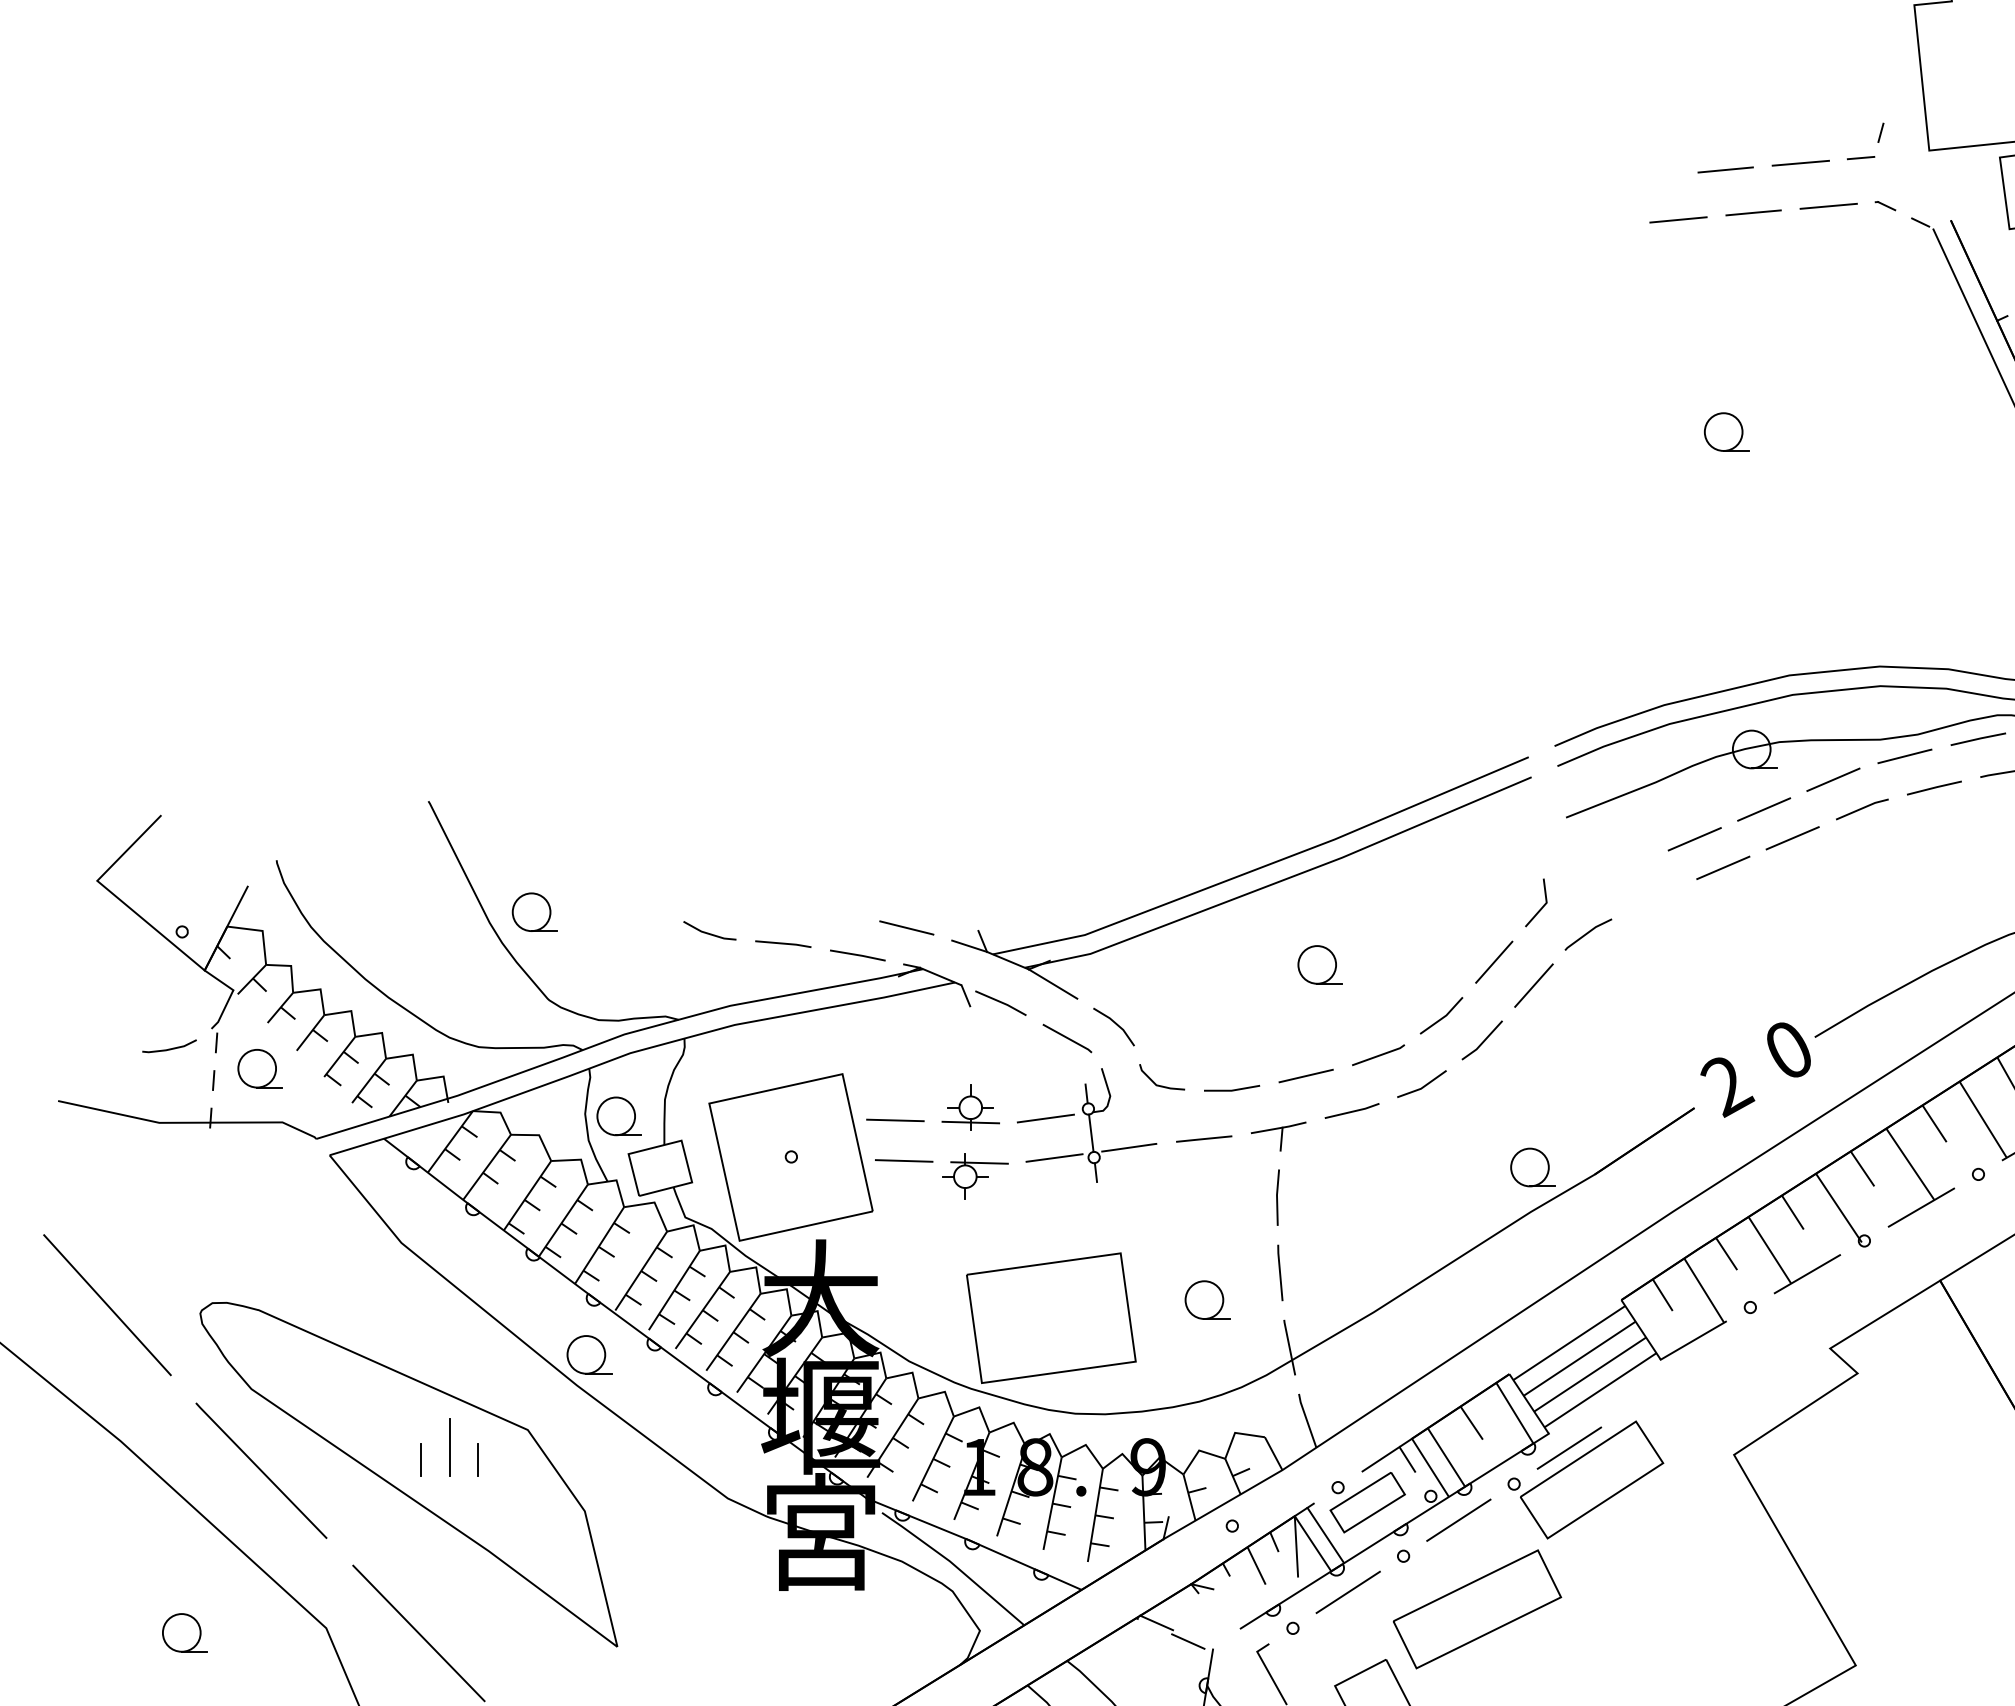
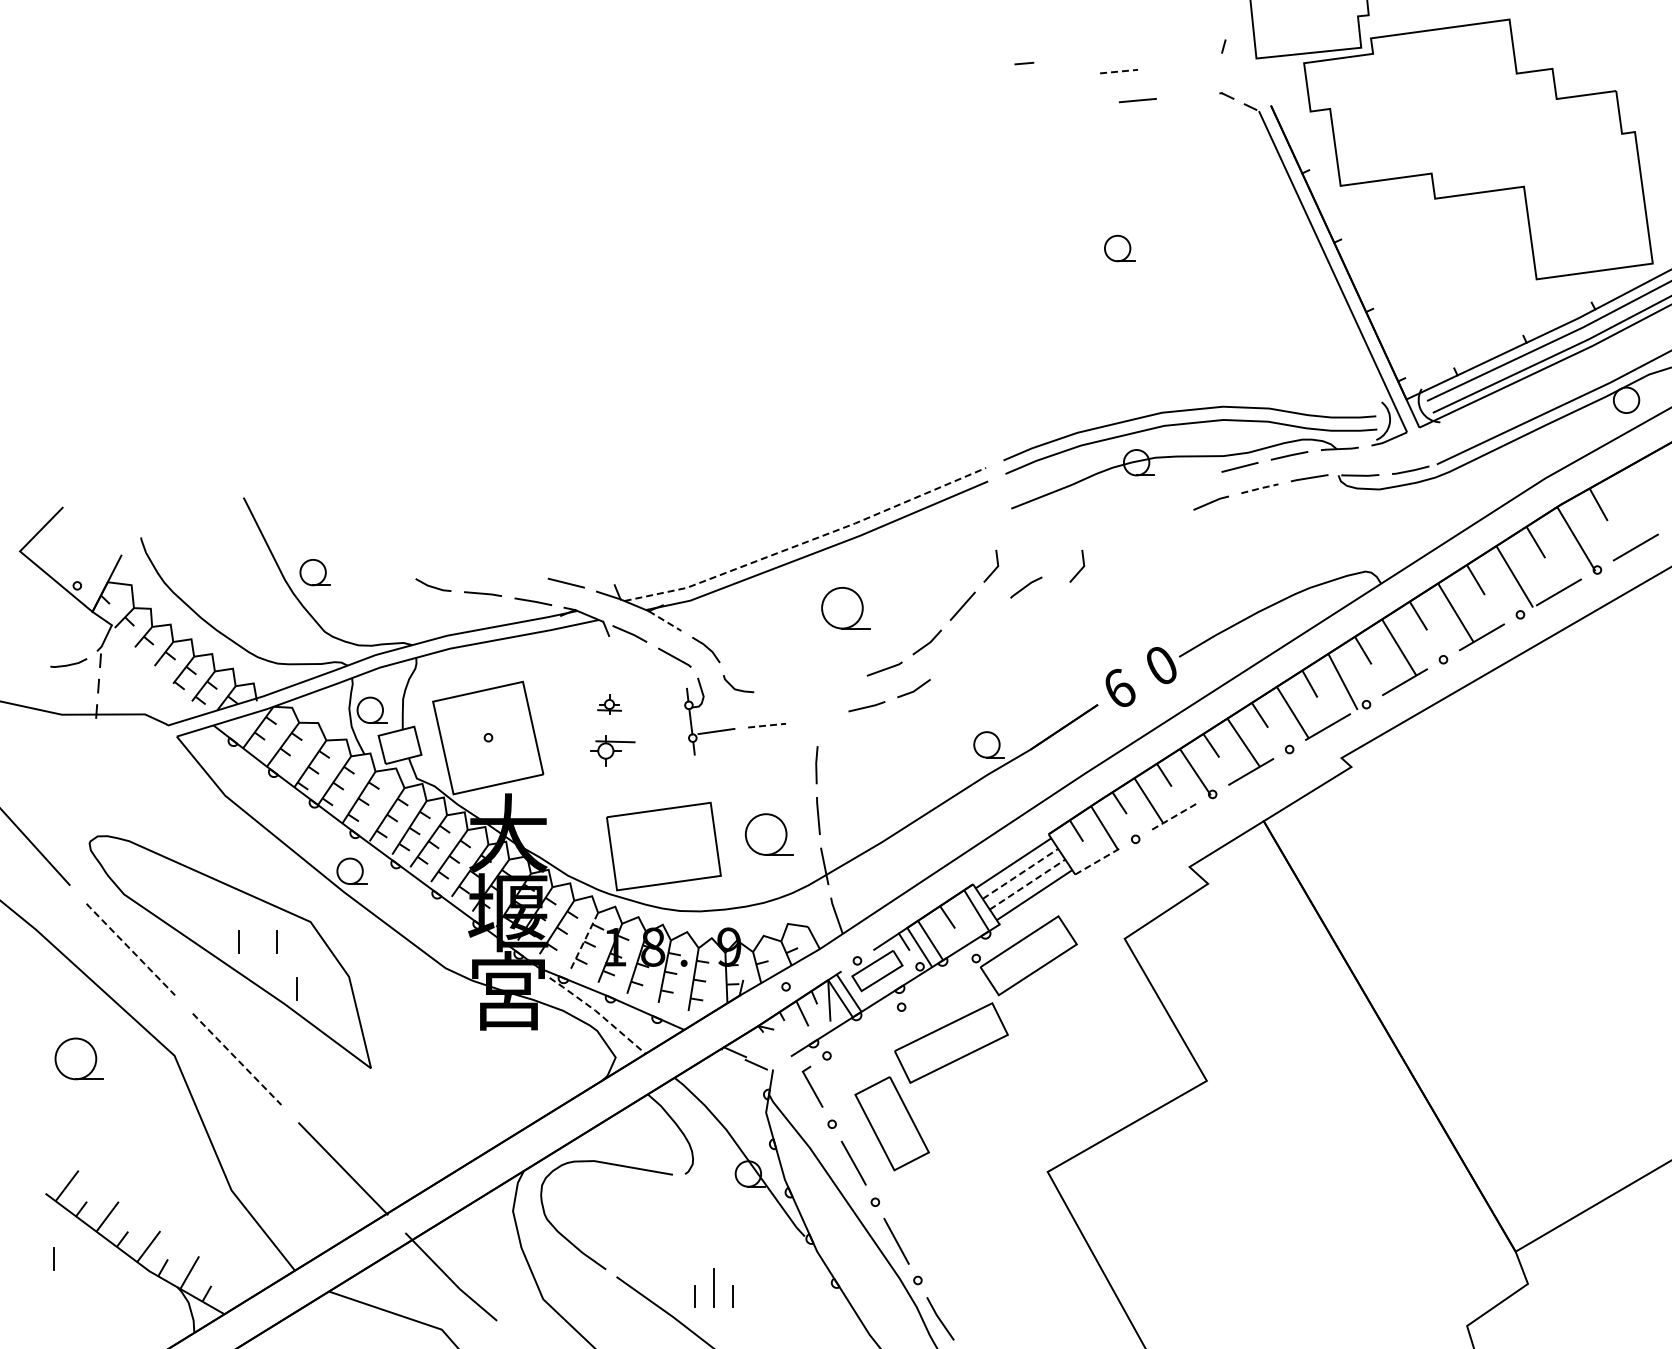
line: (1861, 157) -> (1024, 63), moved
line: (1800, 162) -> (1169, 66), removed
line: (1726, 169) -> (1119, 71), solid -> dashed
line: (1828, 205) -> (1188, 95), removed
line: (1678, 220) -> (1087, 105), removed
line: (1833, 778) -> (1191, 482), removed
line: (1935, 787) -> (1260, 488), solid -> dashed
line: (1763, 808) -> (1144, 502), removed
line: (1693, 838) -> (1097, 522), removed
line: (1791, 838) -> (1163, 522), removed
line: (1264, 866) -> (807, 541), solid -> dashed
line: (1721, 867) -> (1116, 542), removed
line: (1668, 906) -> (1080, 568), added
part: (1318, 963) -> (844, 607), size x1.6
line: (1053, 984) -> (665, 621), solid -> dashed
line: (1533, 984) -> (989, 621), removed
line: (1483, 1039) -> (955, 658), removed
part: (259, 1067) -> (129, 677), removed
line: (1305, 1076) -> (835, 683), removed
text: (1727, 1085) -> (1120, 689), 2 -> 6
line: (1231, 1089) -> (785, 692), removed
part: (970, 1107) -> (609, 704), size x0.6
line: (1046, 1118) -> (660, 711), removed
line: (895, 1119) -> (558, 712), removed
part: (1277, 1135) -> (816, 723), removed
line: (1203, 1138) -> (766, 725), solid -> dashed
line: (1053, 1156) -> (665, 737), removed
line: (904, 1159) -> (564, 739), removed
line: (1807, 1273) -> (1174, 816), solid -> dashed
part: (1206, 1298) -> (768, 833), size x1.6
line: (1693, 1340) -> (1097, 861), solid -> dashed
line: (1579, 1358) -> (1020, 873), solid -> dashed
line: (1590, 1374) -> (1027, 884), solid -> dashed
line: (449, 1447) -> (257, 933), removed
line: (1569, 1448) -> (1013, 934), removed
line: (933, 1458) -> (584, 941), solid -> dashed
line: (260, 1470) -> (130, 949), solid -> dashed
line: (1458, 1519) -> (938, 982), removed
line: (506, 1528) -> (296, 988), added
line: (954, 1565) -> (598, 1013), solid -> dashed
line: (1347, 1592) -> (863, 1031), removed
part: (183, 1632) -> (78, 1058), size x1.6
line: (419, 1633) -> (237, 1059), solid -> dashed

